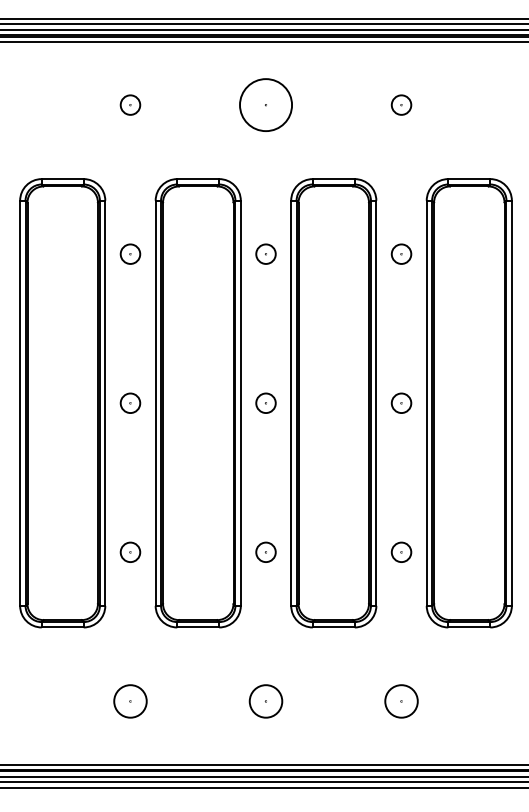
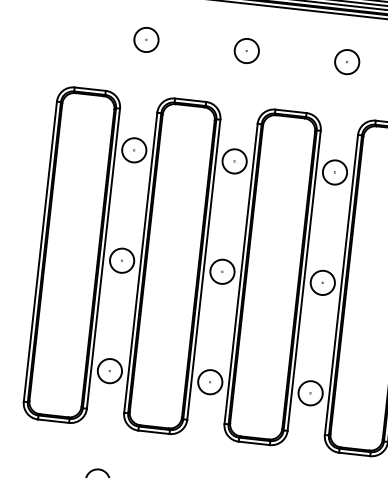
circle: (130, 104) -> (146, 39), size x1.67
circle: (265, 104) -> (246, 50), size x0.62
circle: (401, 104) -> (347, 61), size x1.67
circle: (130, 253) -> (134, 149), size x1.67
circle: (265, 253) -> (234, 160), size x1.67
circle: (401, 253) -> (335, 171), size x1.67
circle: (130, 403) -> (122, 260), size x1.67
circle: (265, 403) -> (222, 271), size x1.67
circle: (401, 403) -> (322, 283), size x1.67
circle: (130, 552) -> (109, 371), size x1.67
circle: (265, 552) -> (209, 382), size x1.67
circle: (401, 552) -> (310, 393), size x1.67

